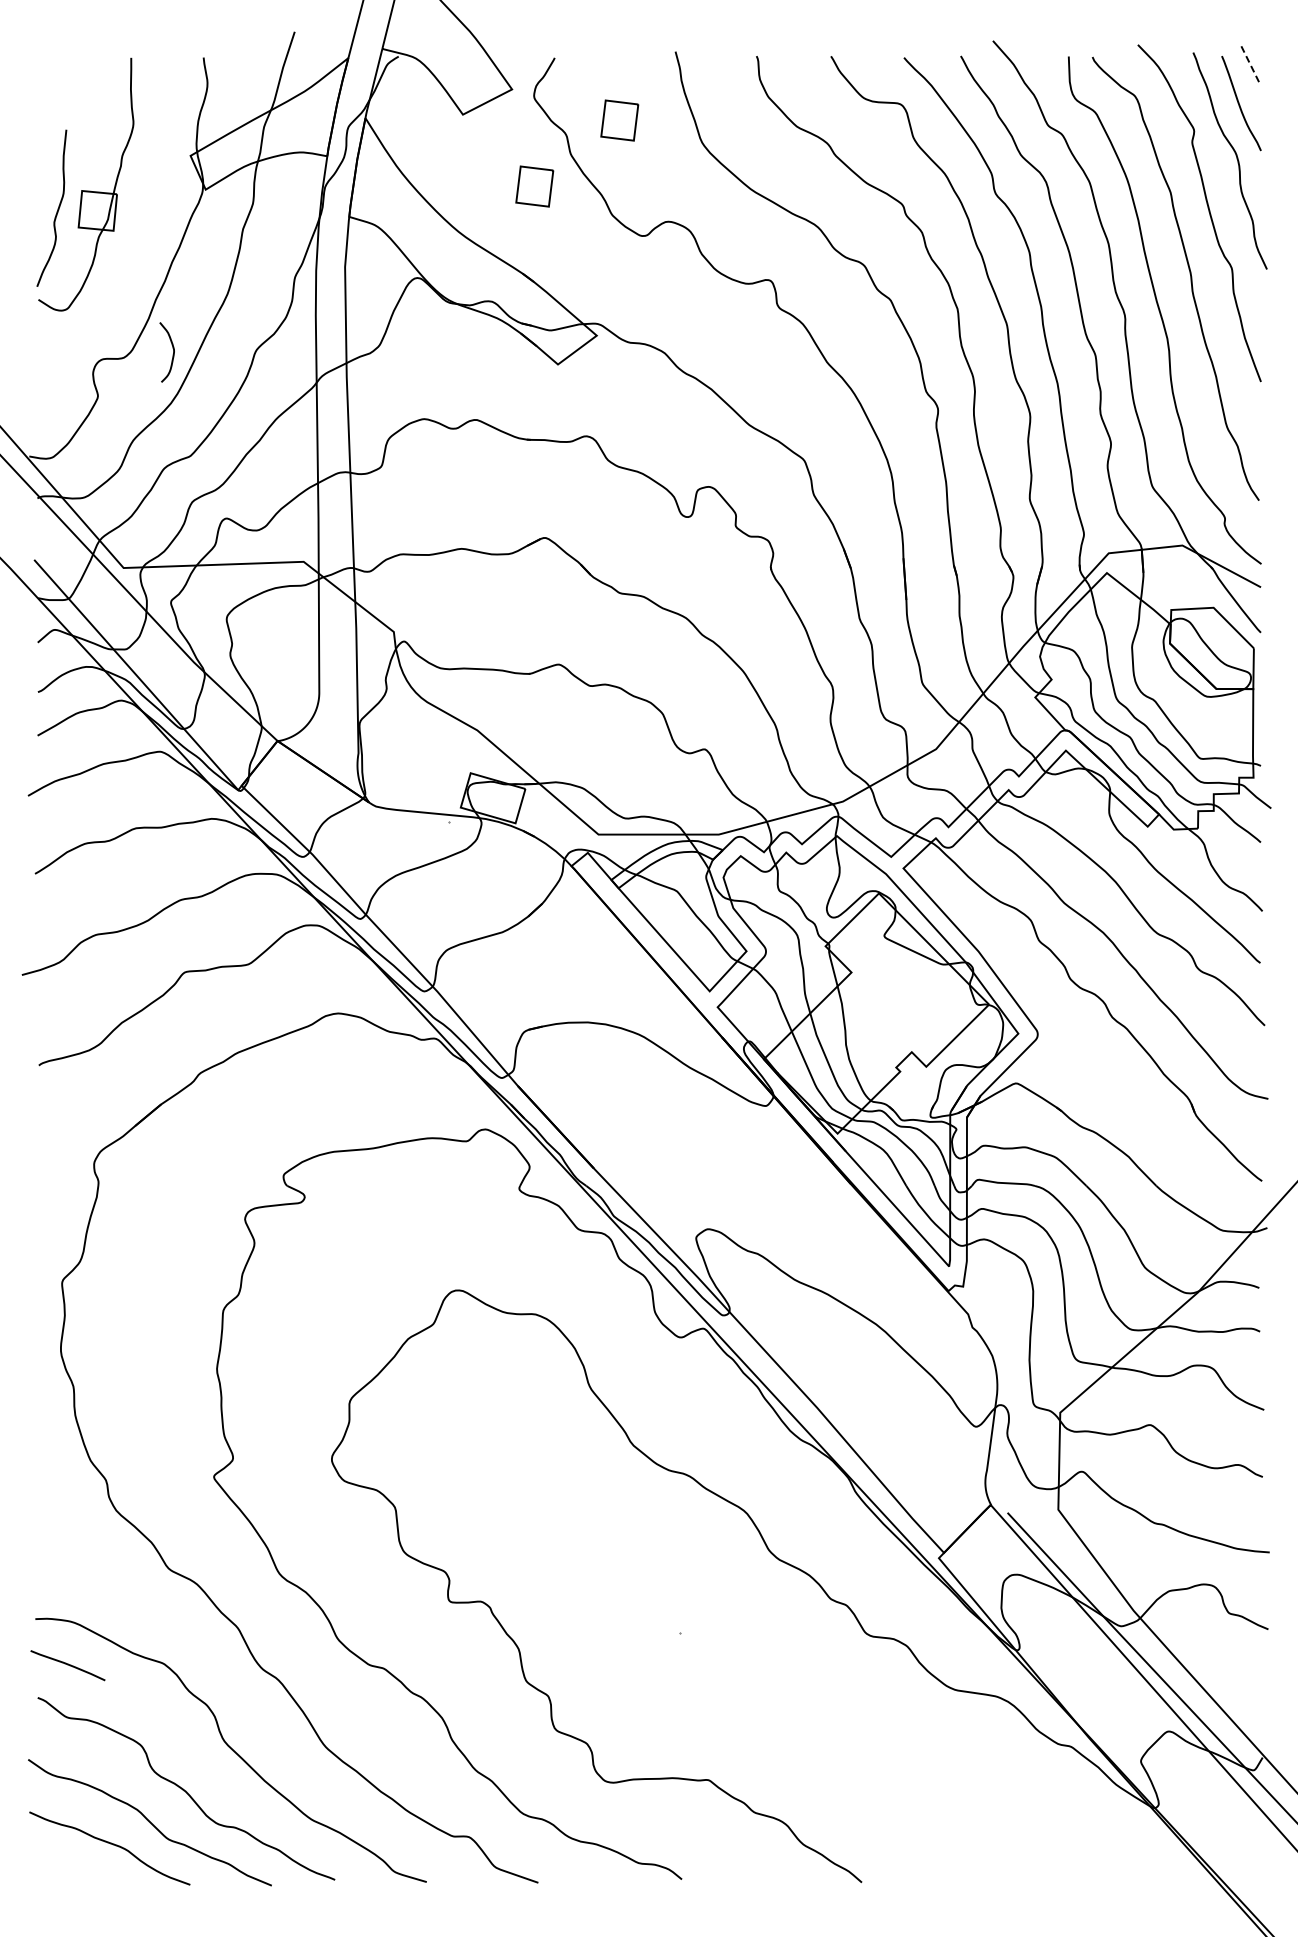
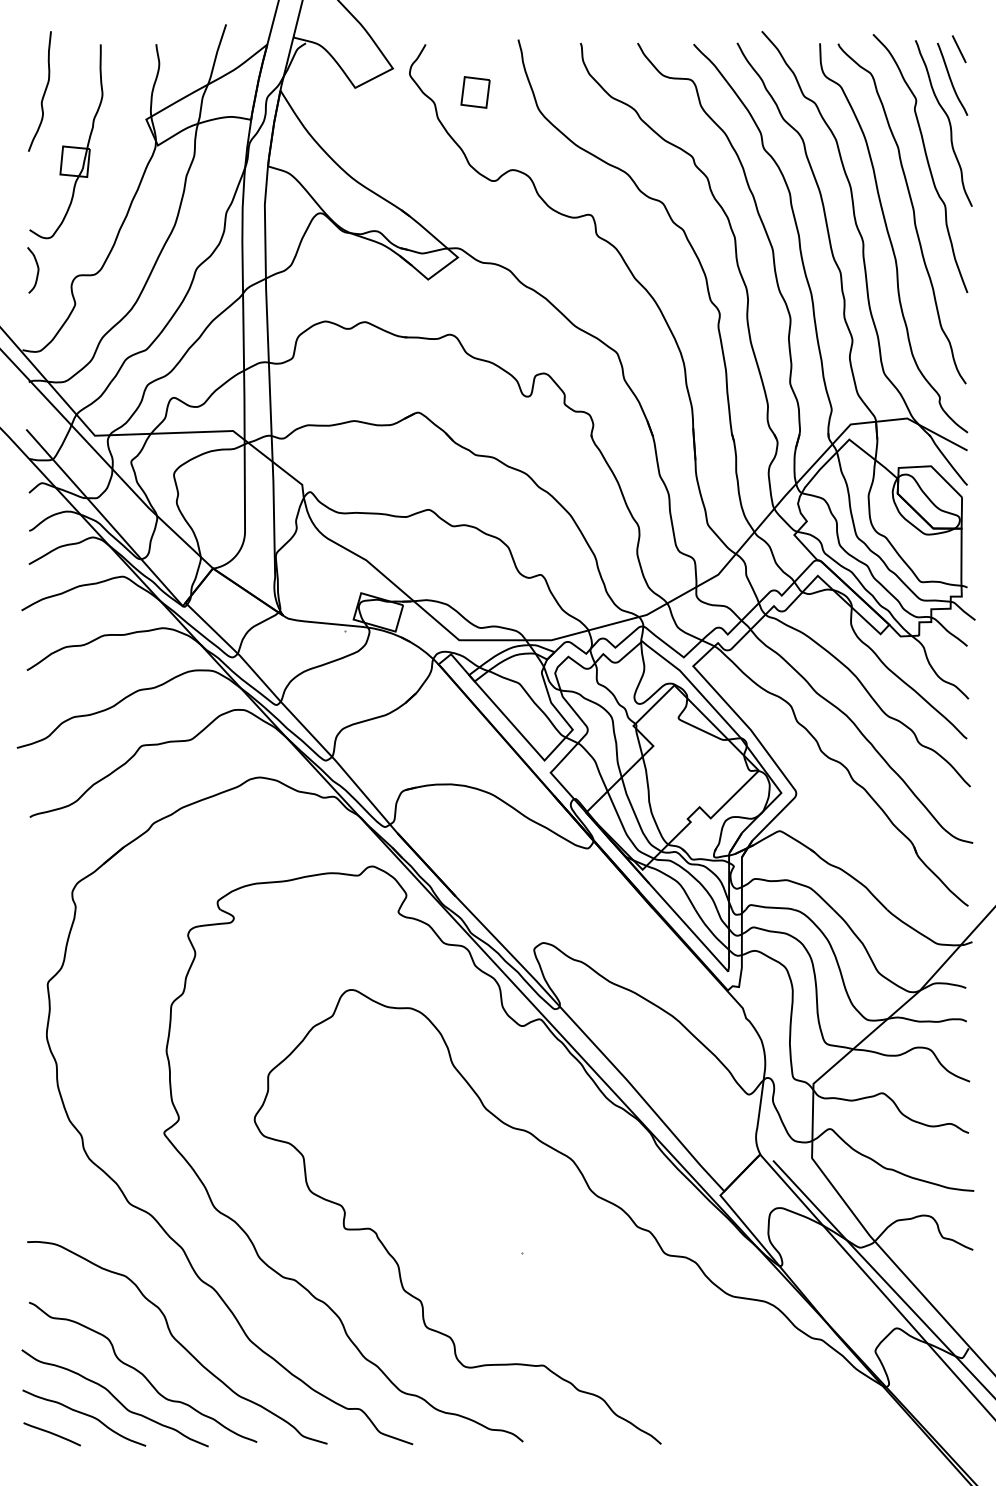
line: (1250, 64) -> (959, 49), dashed -> solid
part: (534, 186) -> (410, 143), removed
curve: (57, 208) -> (44, 91), moved
curve: (172, 354) -> (37, 271), moved
curve: (67, 1665) -> (51, 1434), moved

